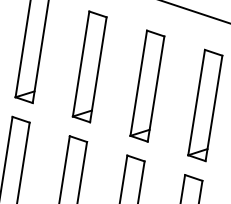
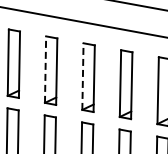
line: (81, 63) -> (45, 69), solid -> dashed
line: (138, 83) -> (82, 76), solid -> dashed

